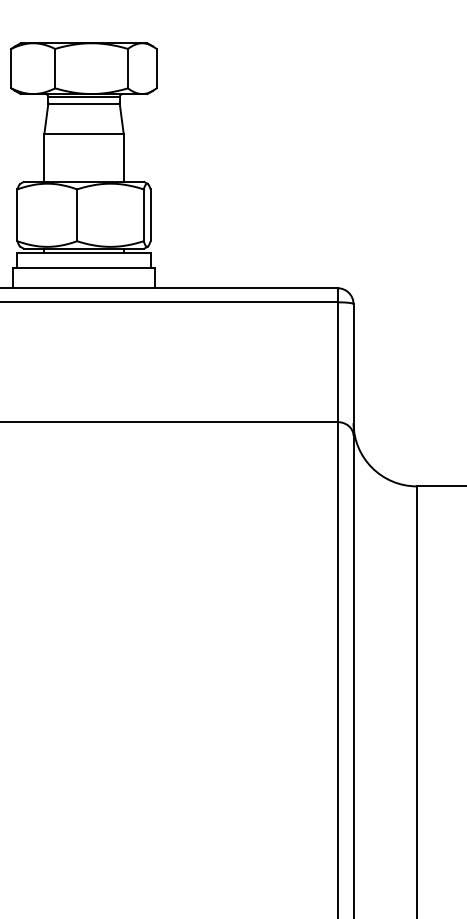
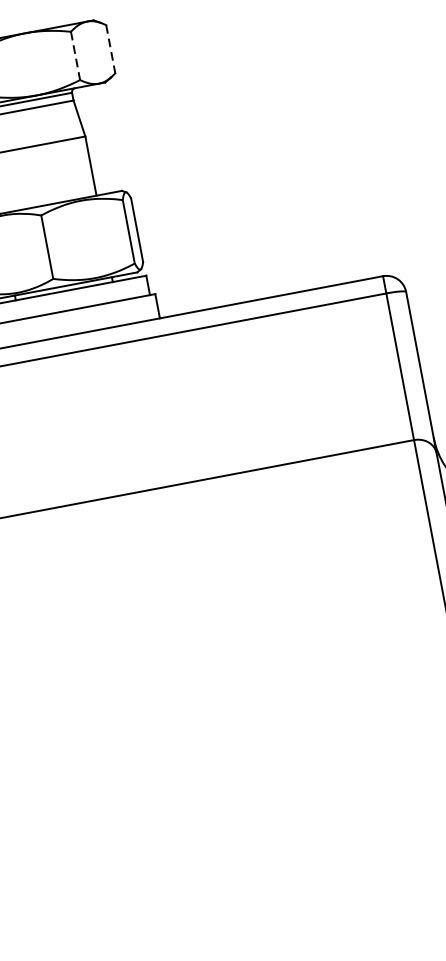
line: (127, 68) -> (74, 55), solid -> dashed
line: (156, 68) -> (110, 49), solid -> dashed

